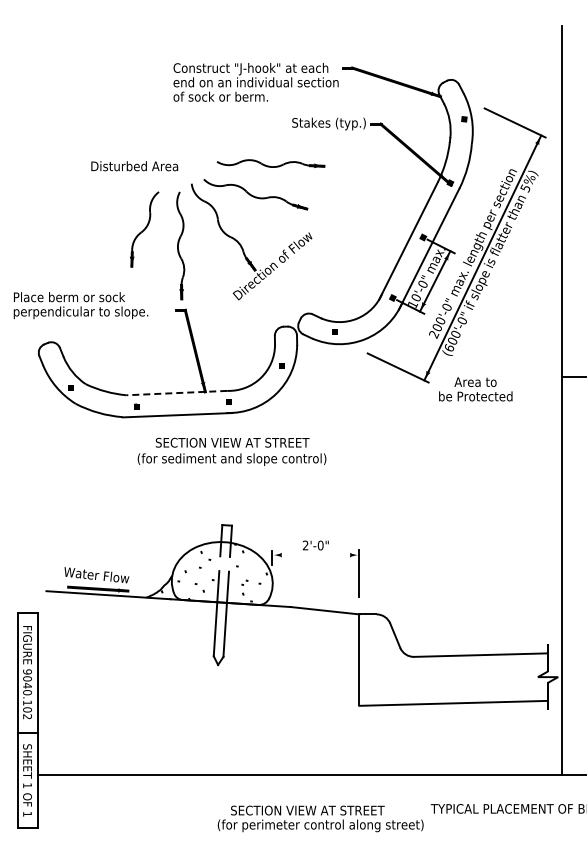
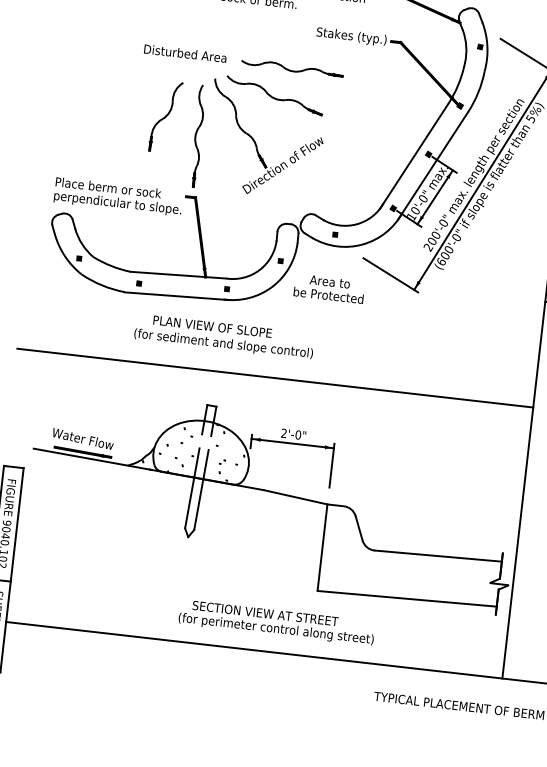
text: (134, 166) -> (185, 53), moved
text: (80, 305) -> (118, 196), moved
text: (475, 389) -> (329, 288), moved
line: (176, 393) -> (178, 275), dashed -> solid
text: (232, 442) -> (225, 327), SECTION VIEW AT STREET -> PLAN VIEW OF SLOPE
line: (289, 488) -> (274, 377), added
line: (315, 555) -> (292, 443), added
text: (320, 818) -> (276, 622), moved

